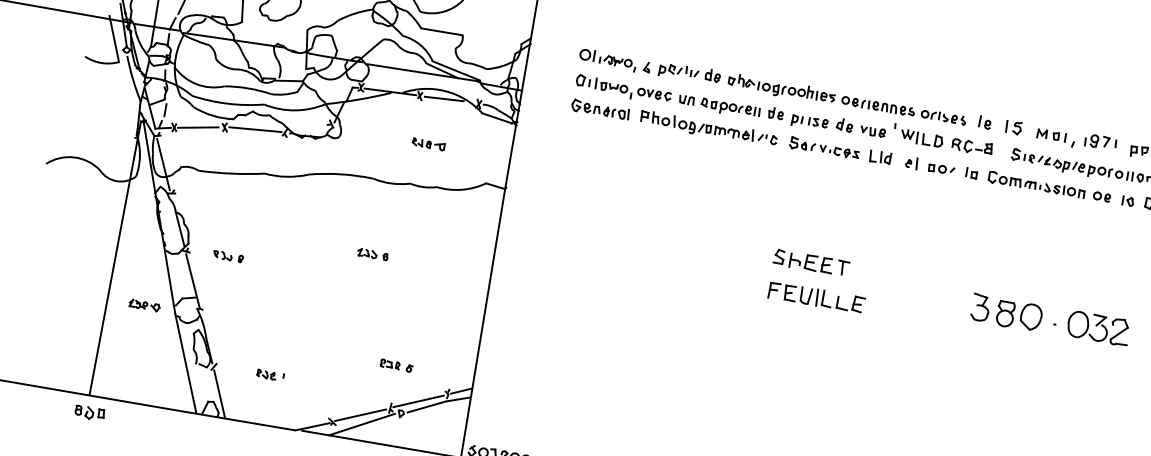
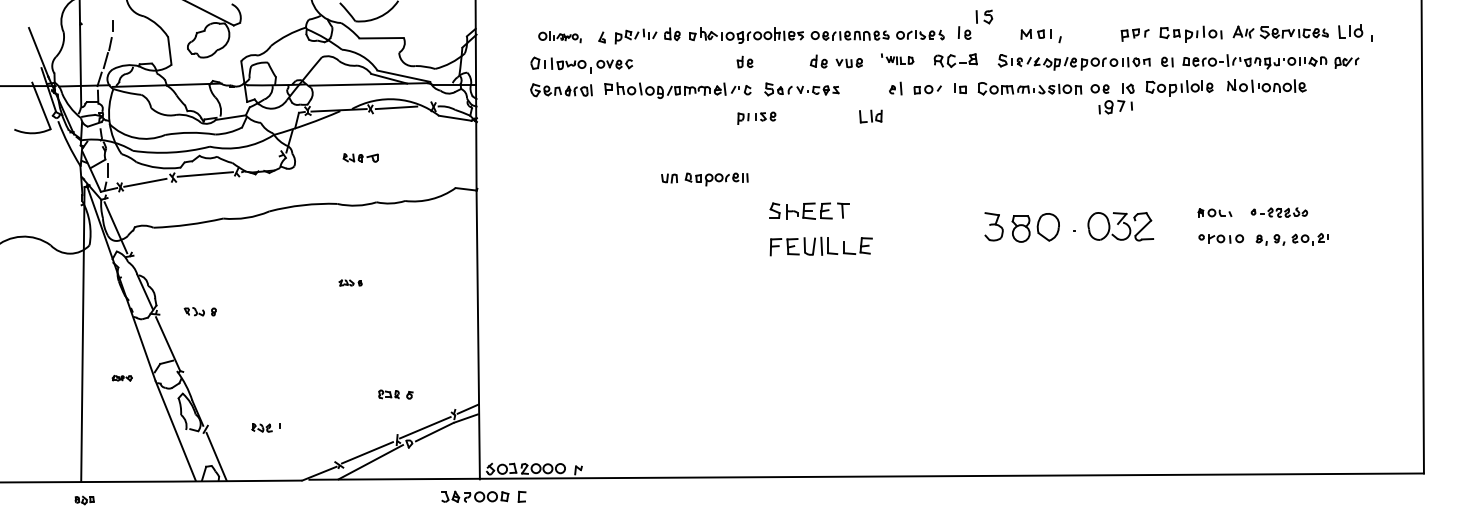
part: (607, 60) -> (559, 37), size x0.7
part: (719, 106) -> (704, 179), moved
part: (809, 121) -> (756, 117), moved
part: (1013, 127) -> (984, 16), moved
part: (918, 136) -> (897, 59), size x0.6
part: (1100, 142) -> (1115, 107), moved
part: (428, 143) -> (360, 157), moved
part: (880, 157) -> (870, 116), moved
part: (372, 253) -> (350, 282), size x0.7
part: (144, 305) -> (122, 378), size x0.6
part: (89, 413) -> (84, 500), size x0.6

